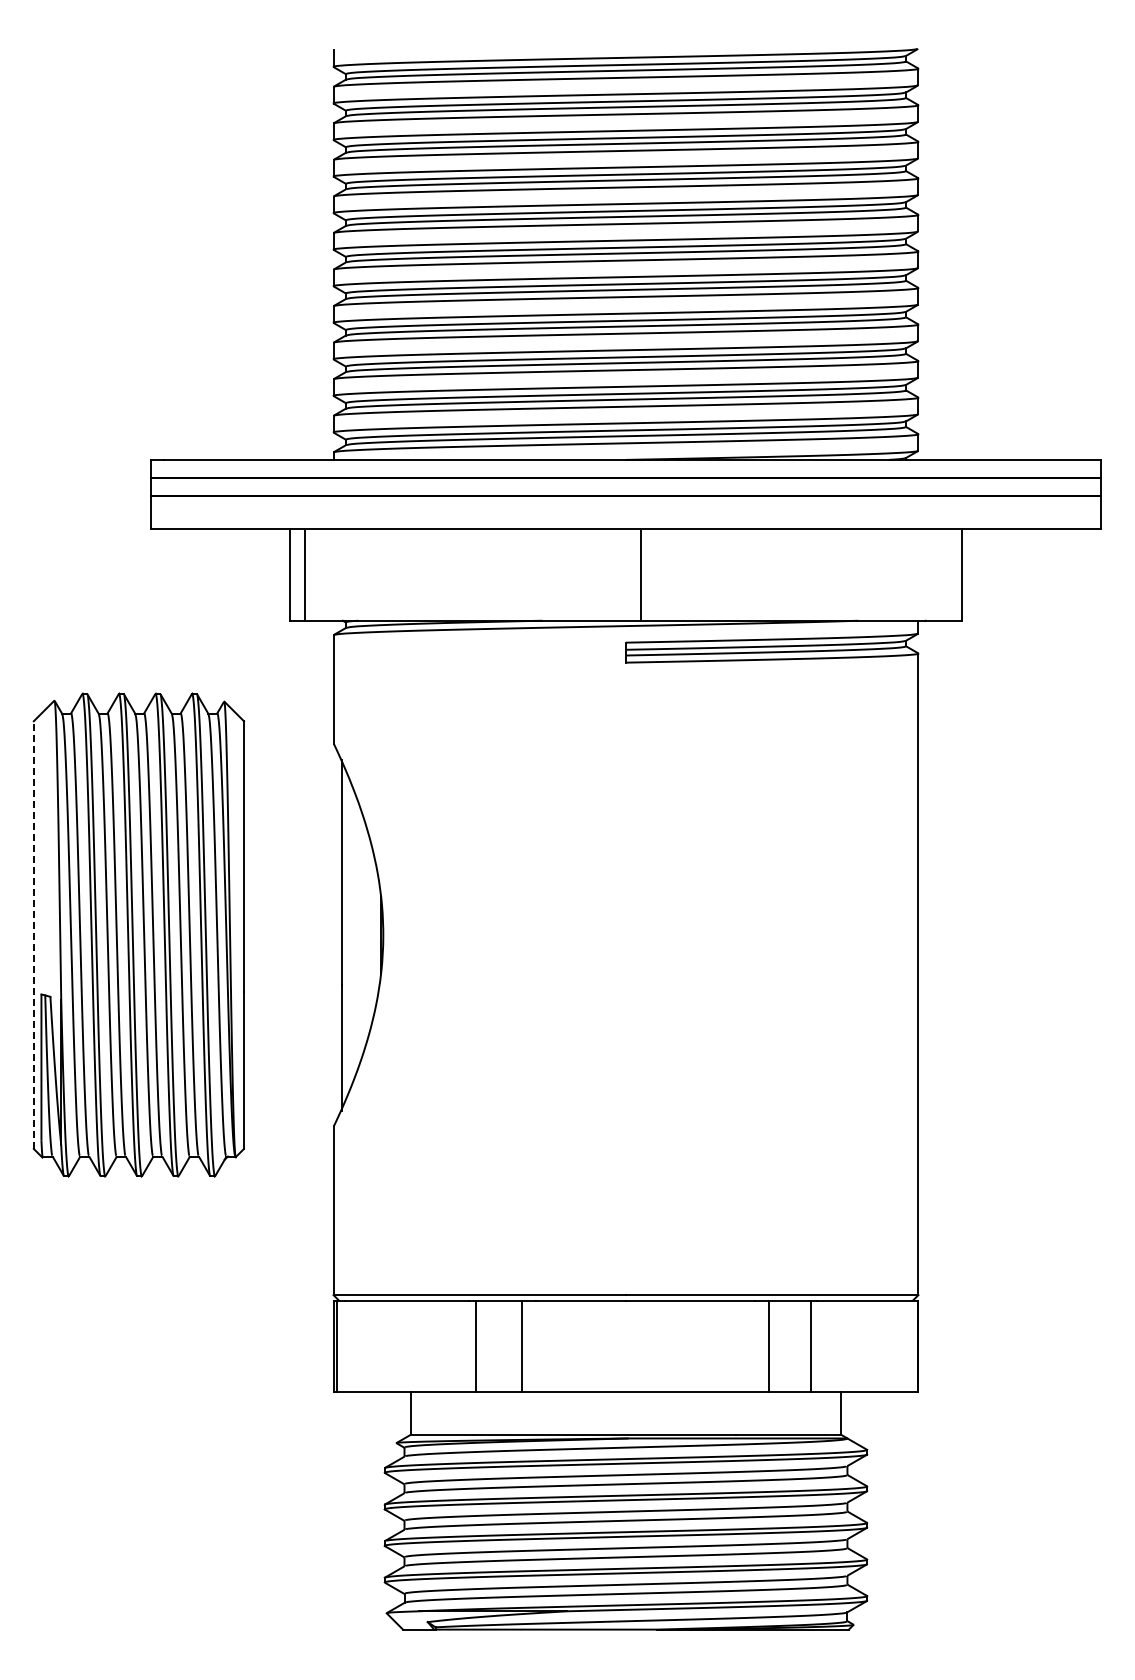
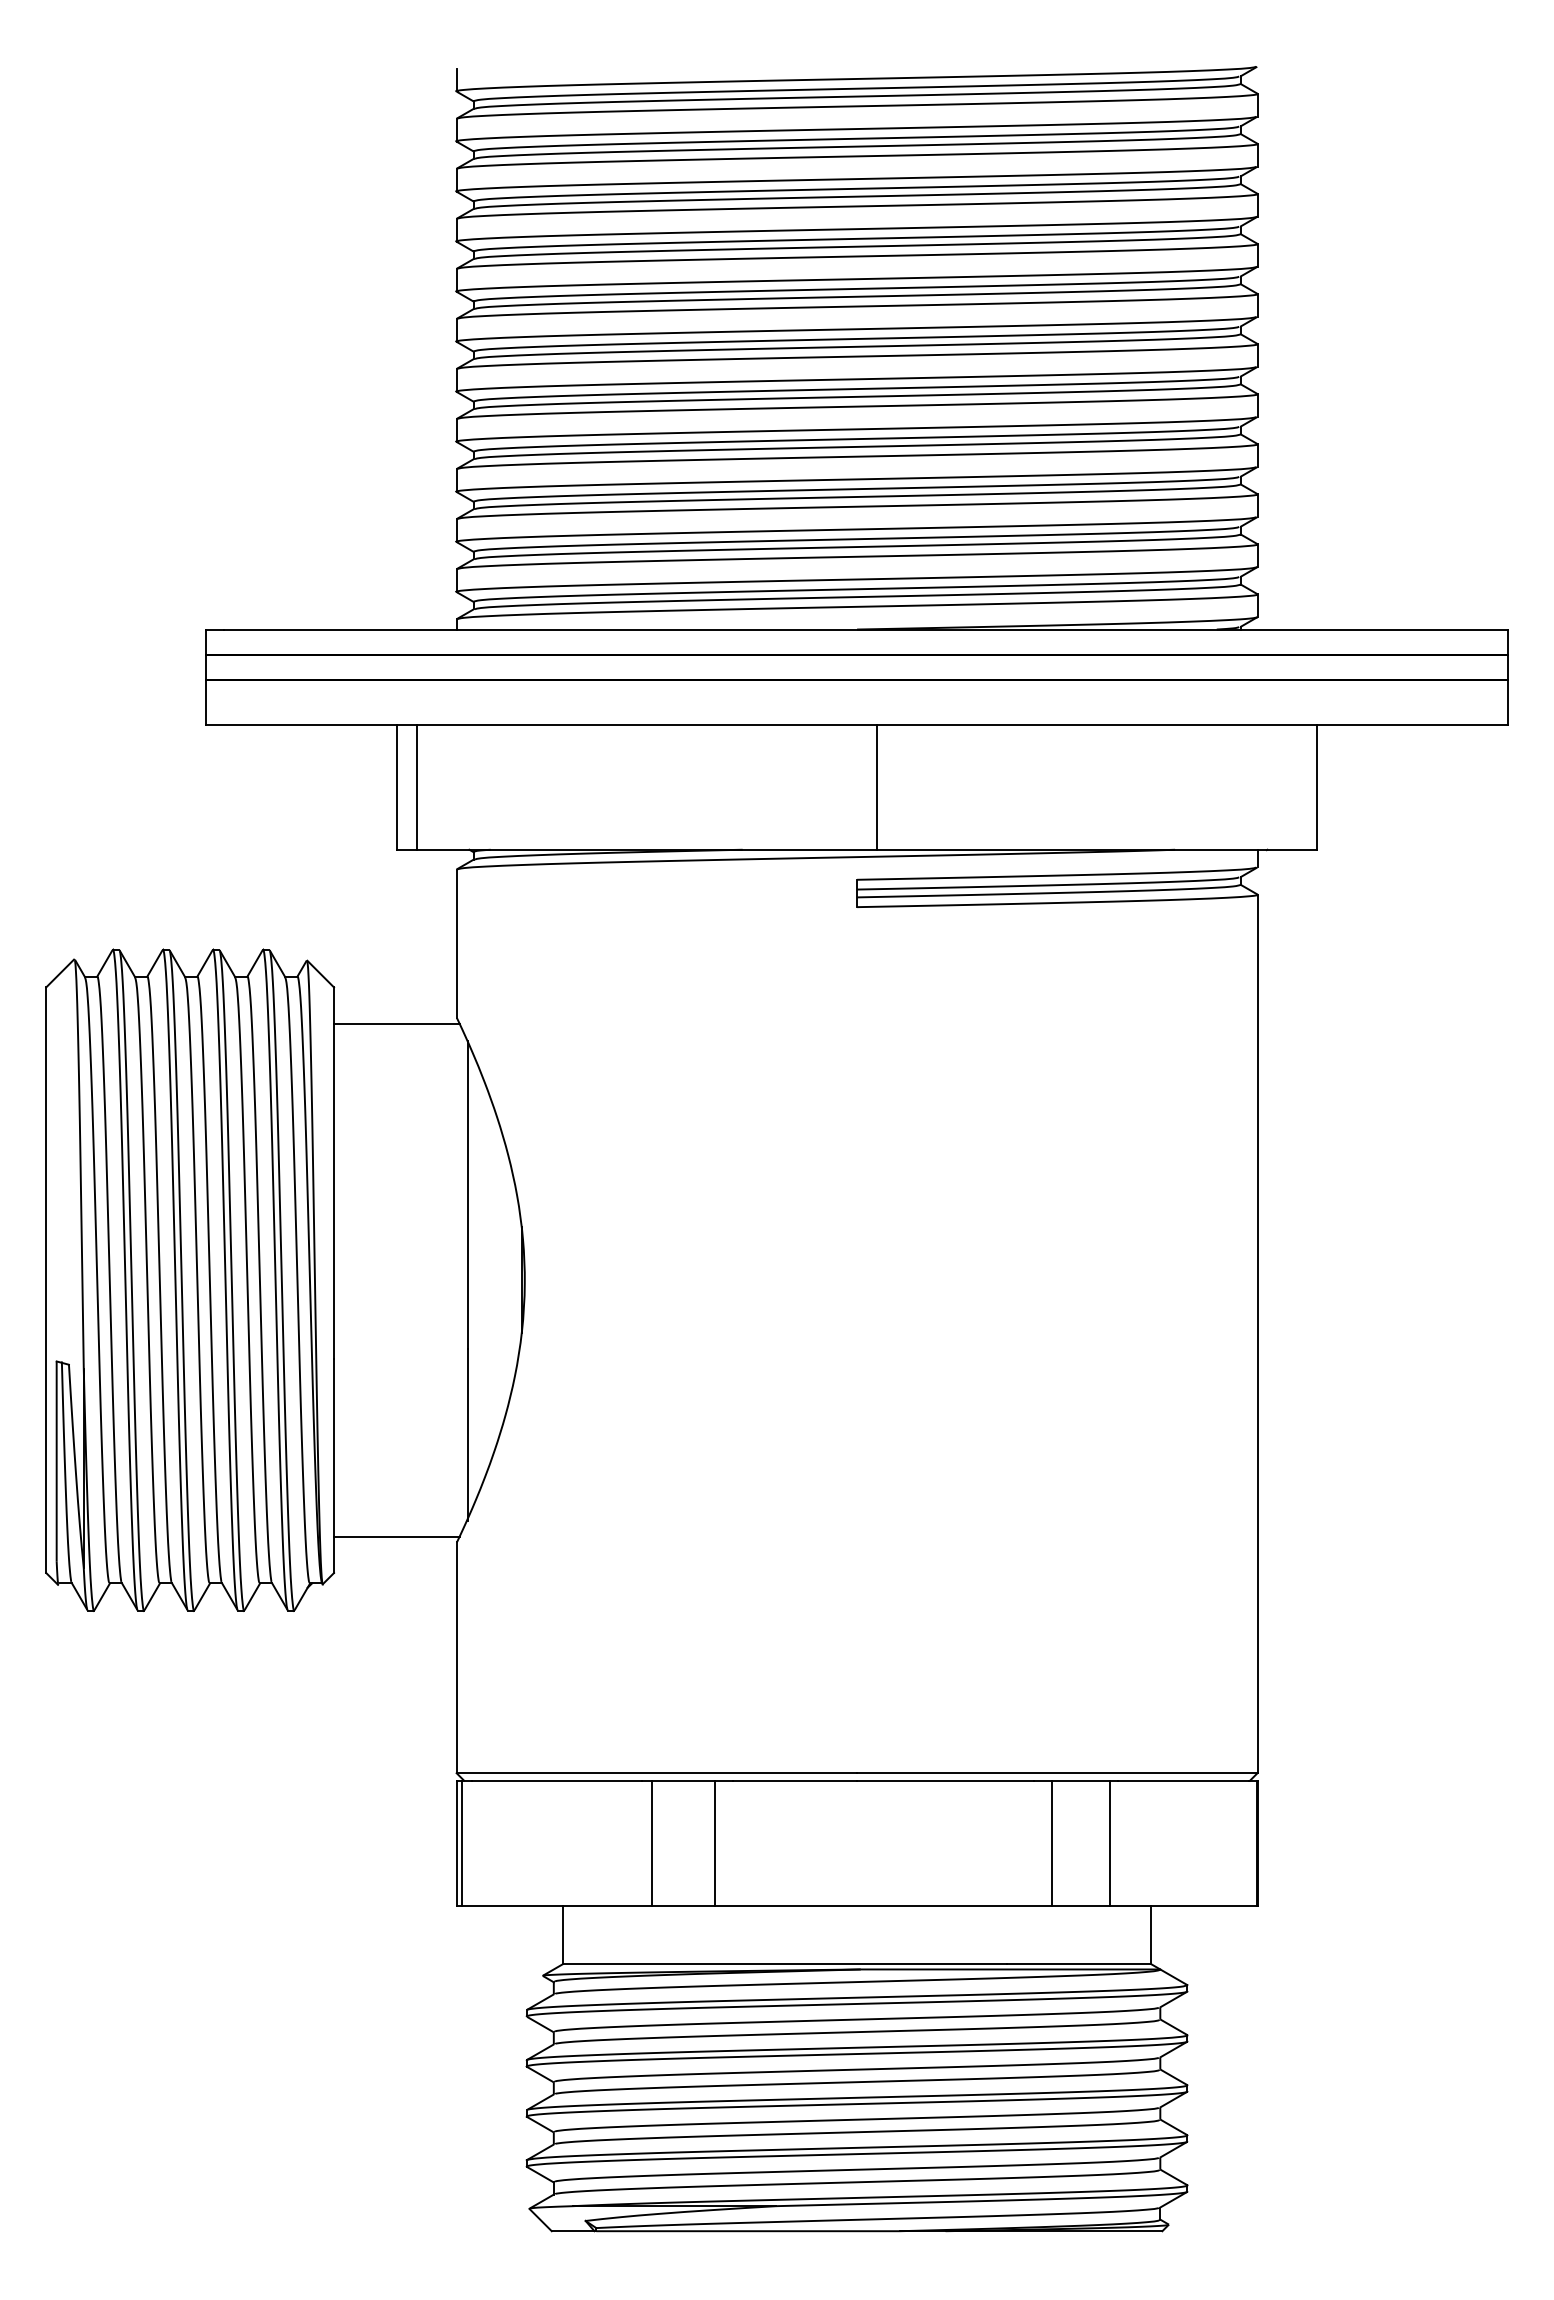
line: (289, 747) -> (396, 1023), added
line: (33, 935) -> (45, 1280), dashed -> solid
line: (289, 1122) -> (396, 1536), added

